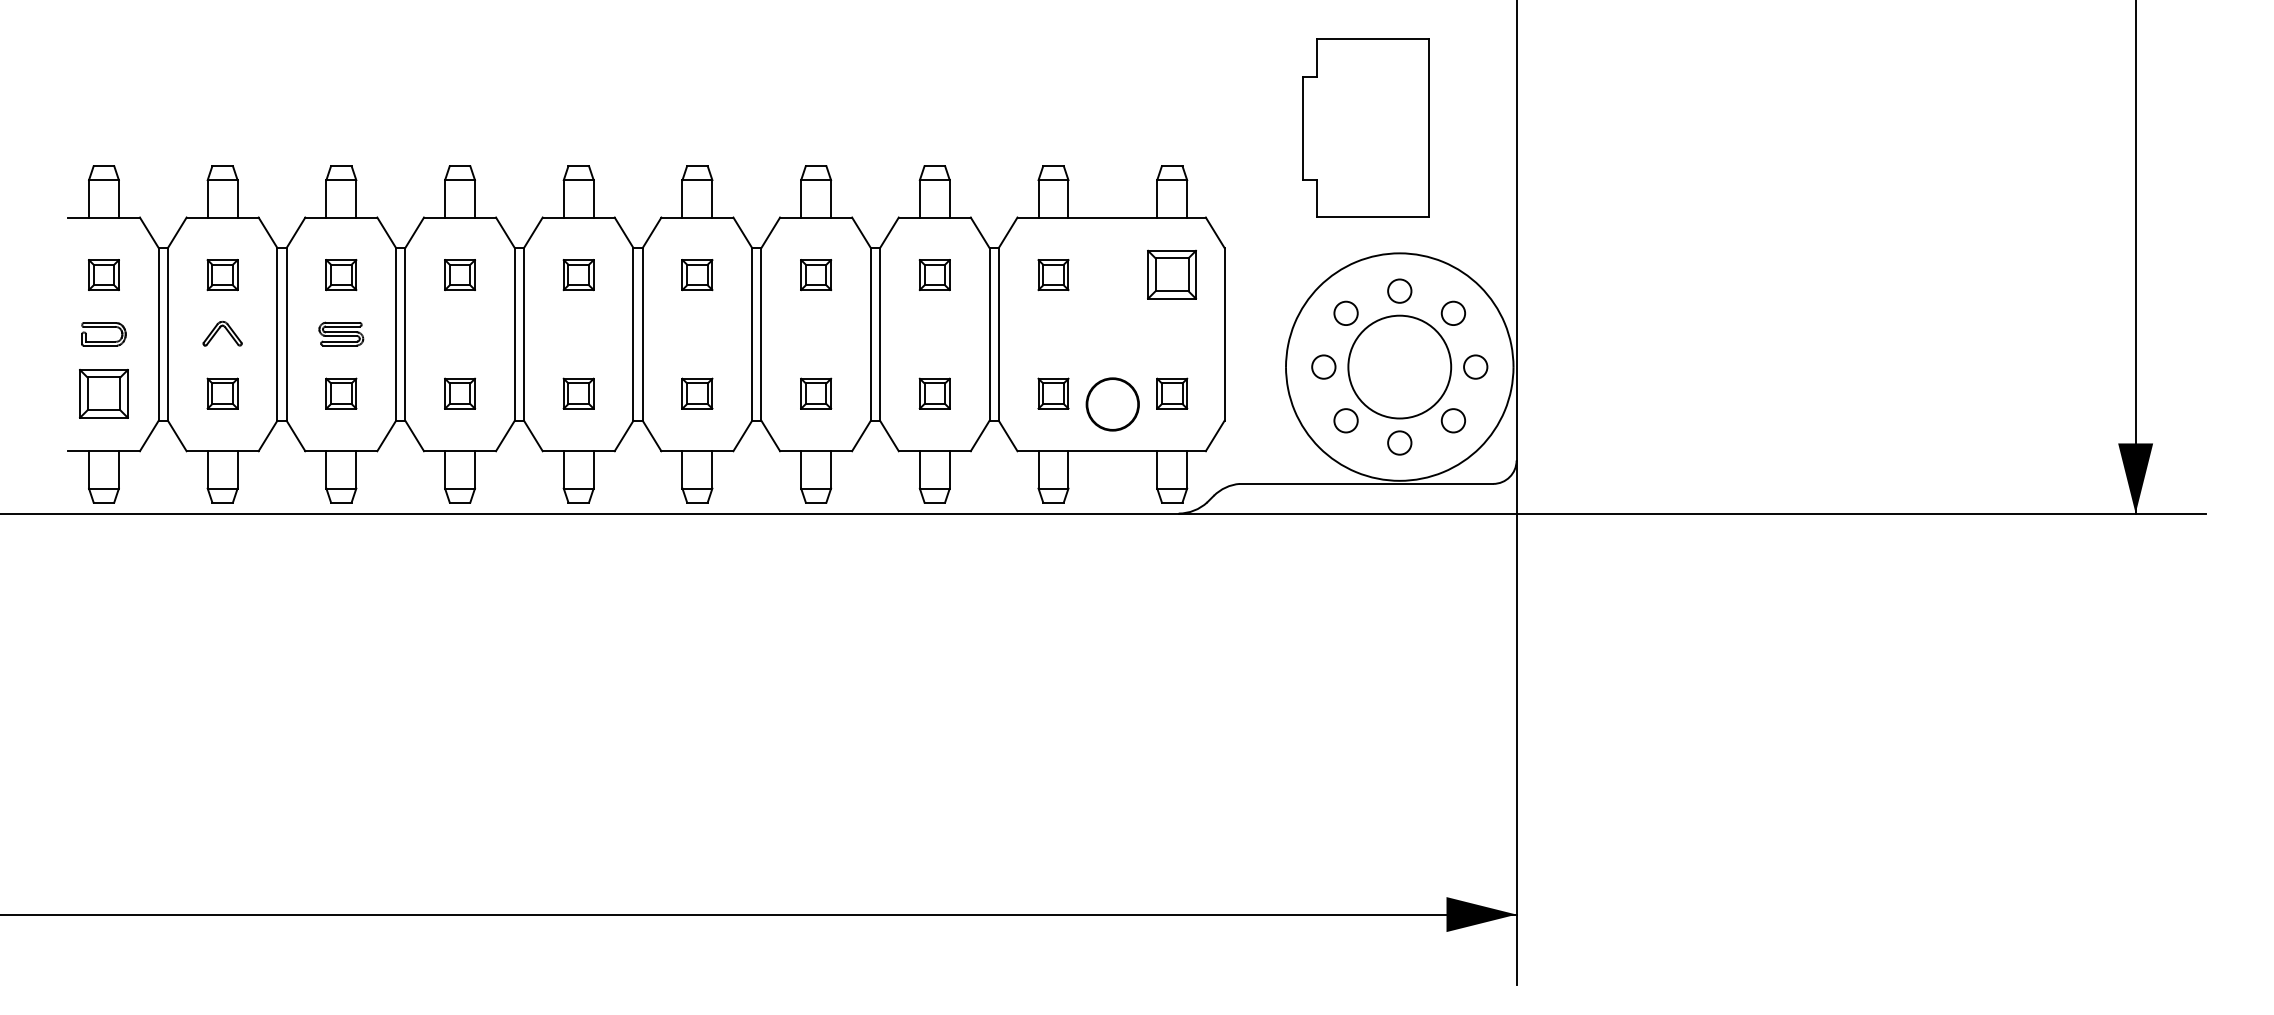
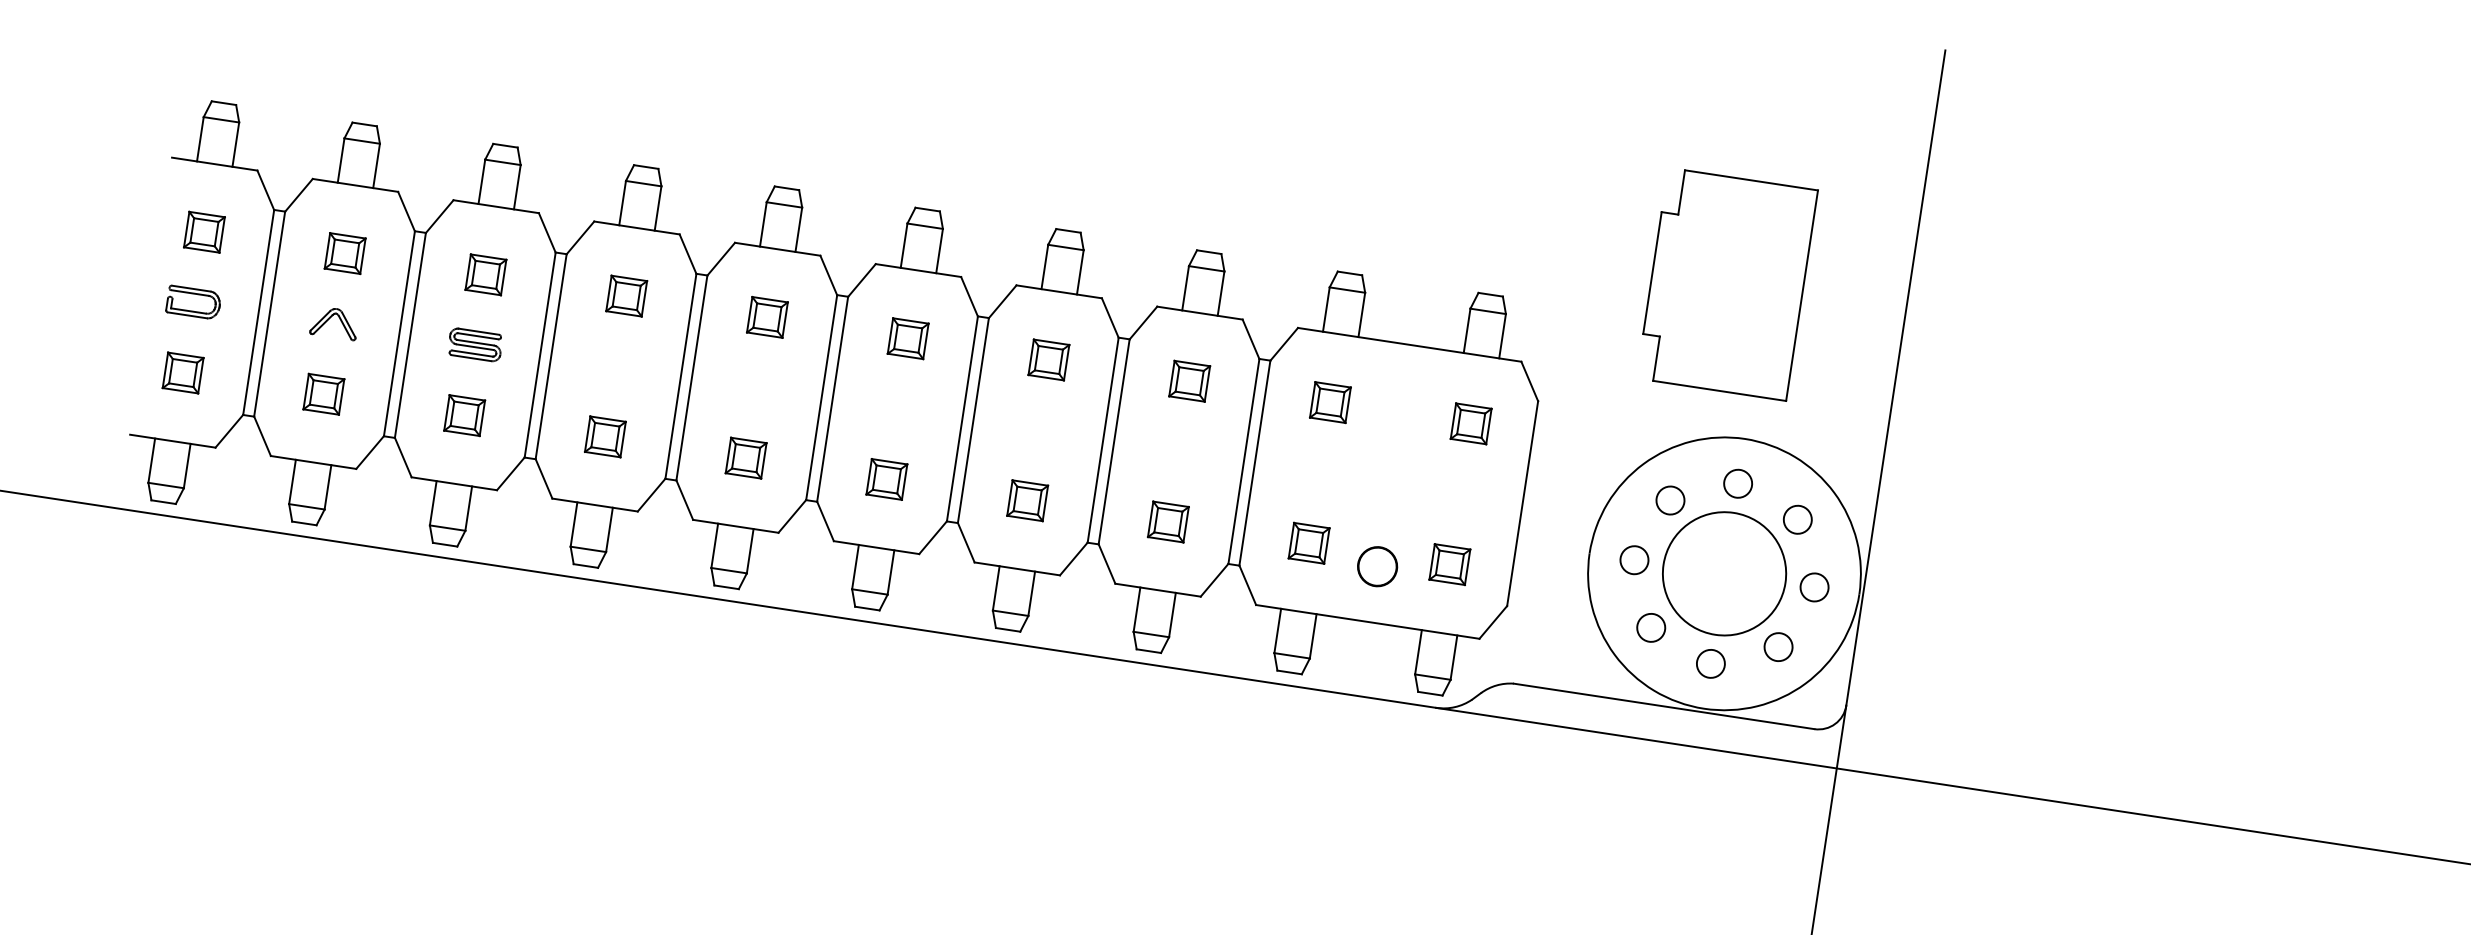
part: (1172, 275) -> (1471, 424), size x0.62
part: (103, 393) -> (182, 372), size x0.62
part: (1112, 404) -> (1377, 566), size x0.62

